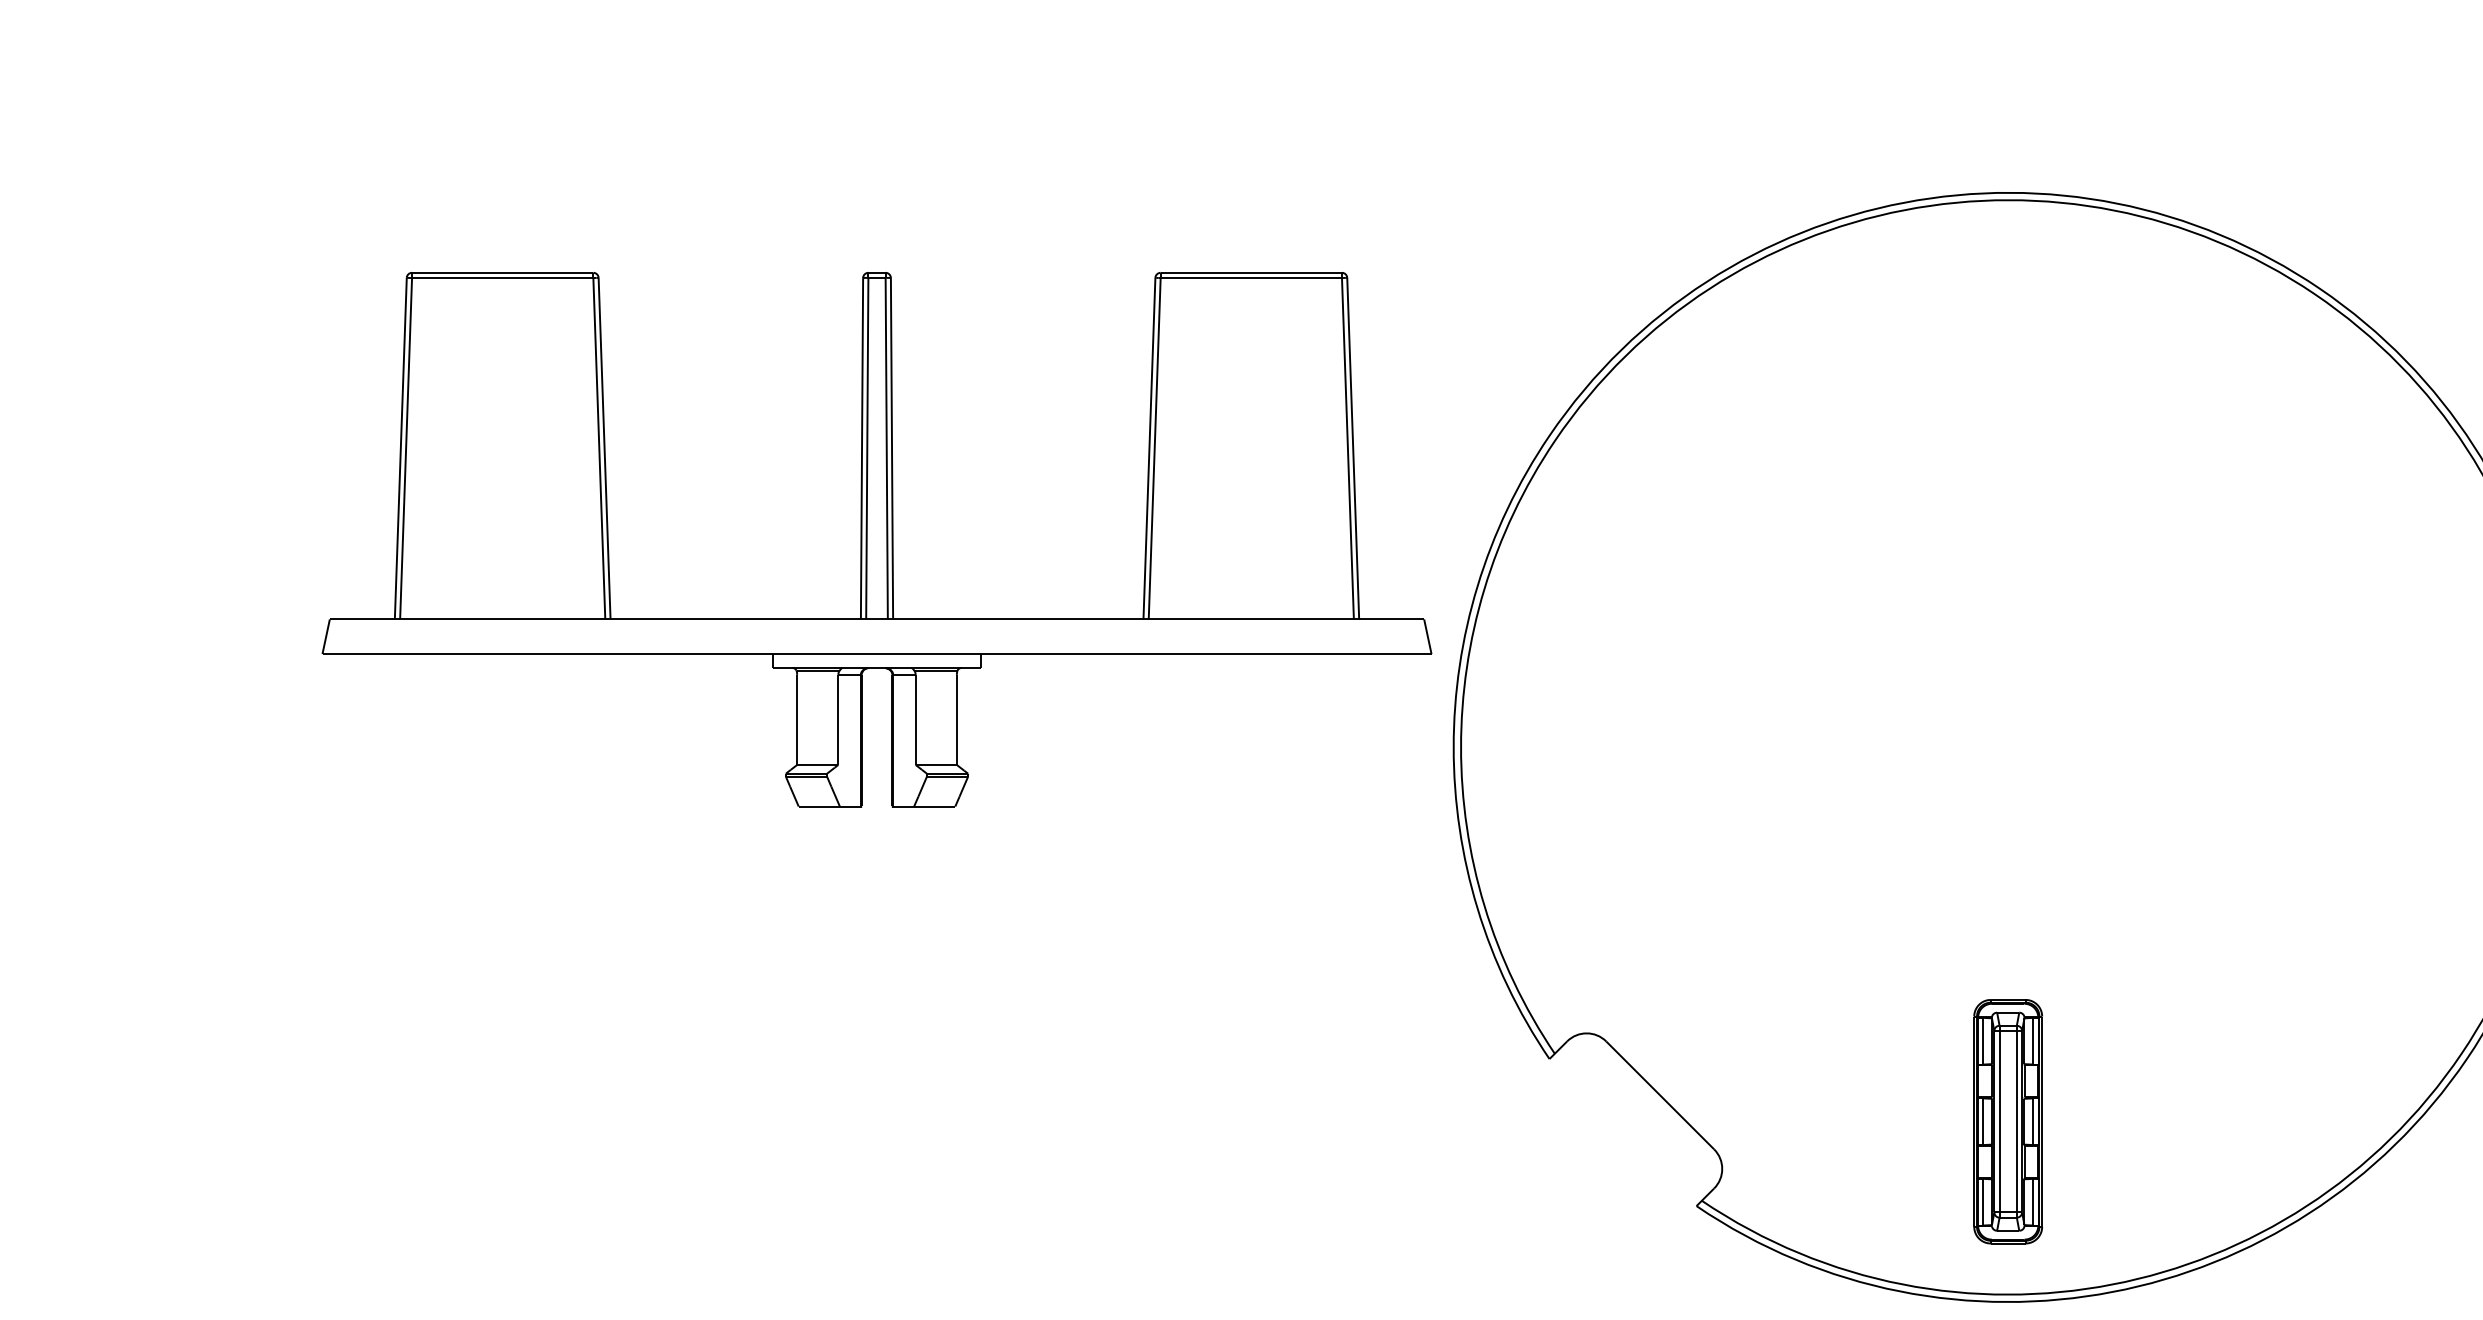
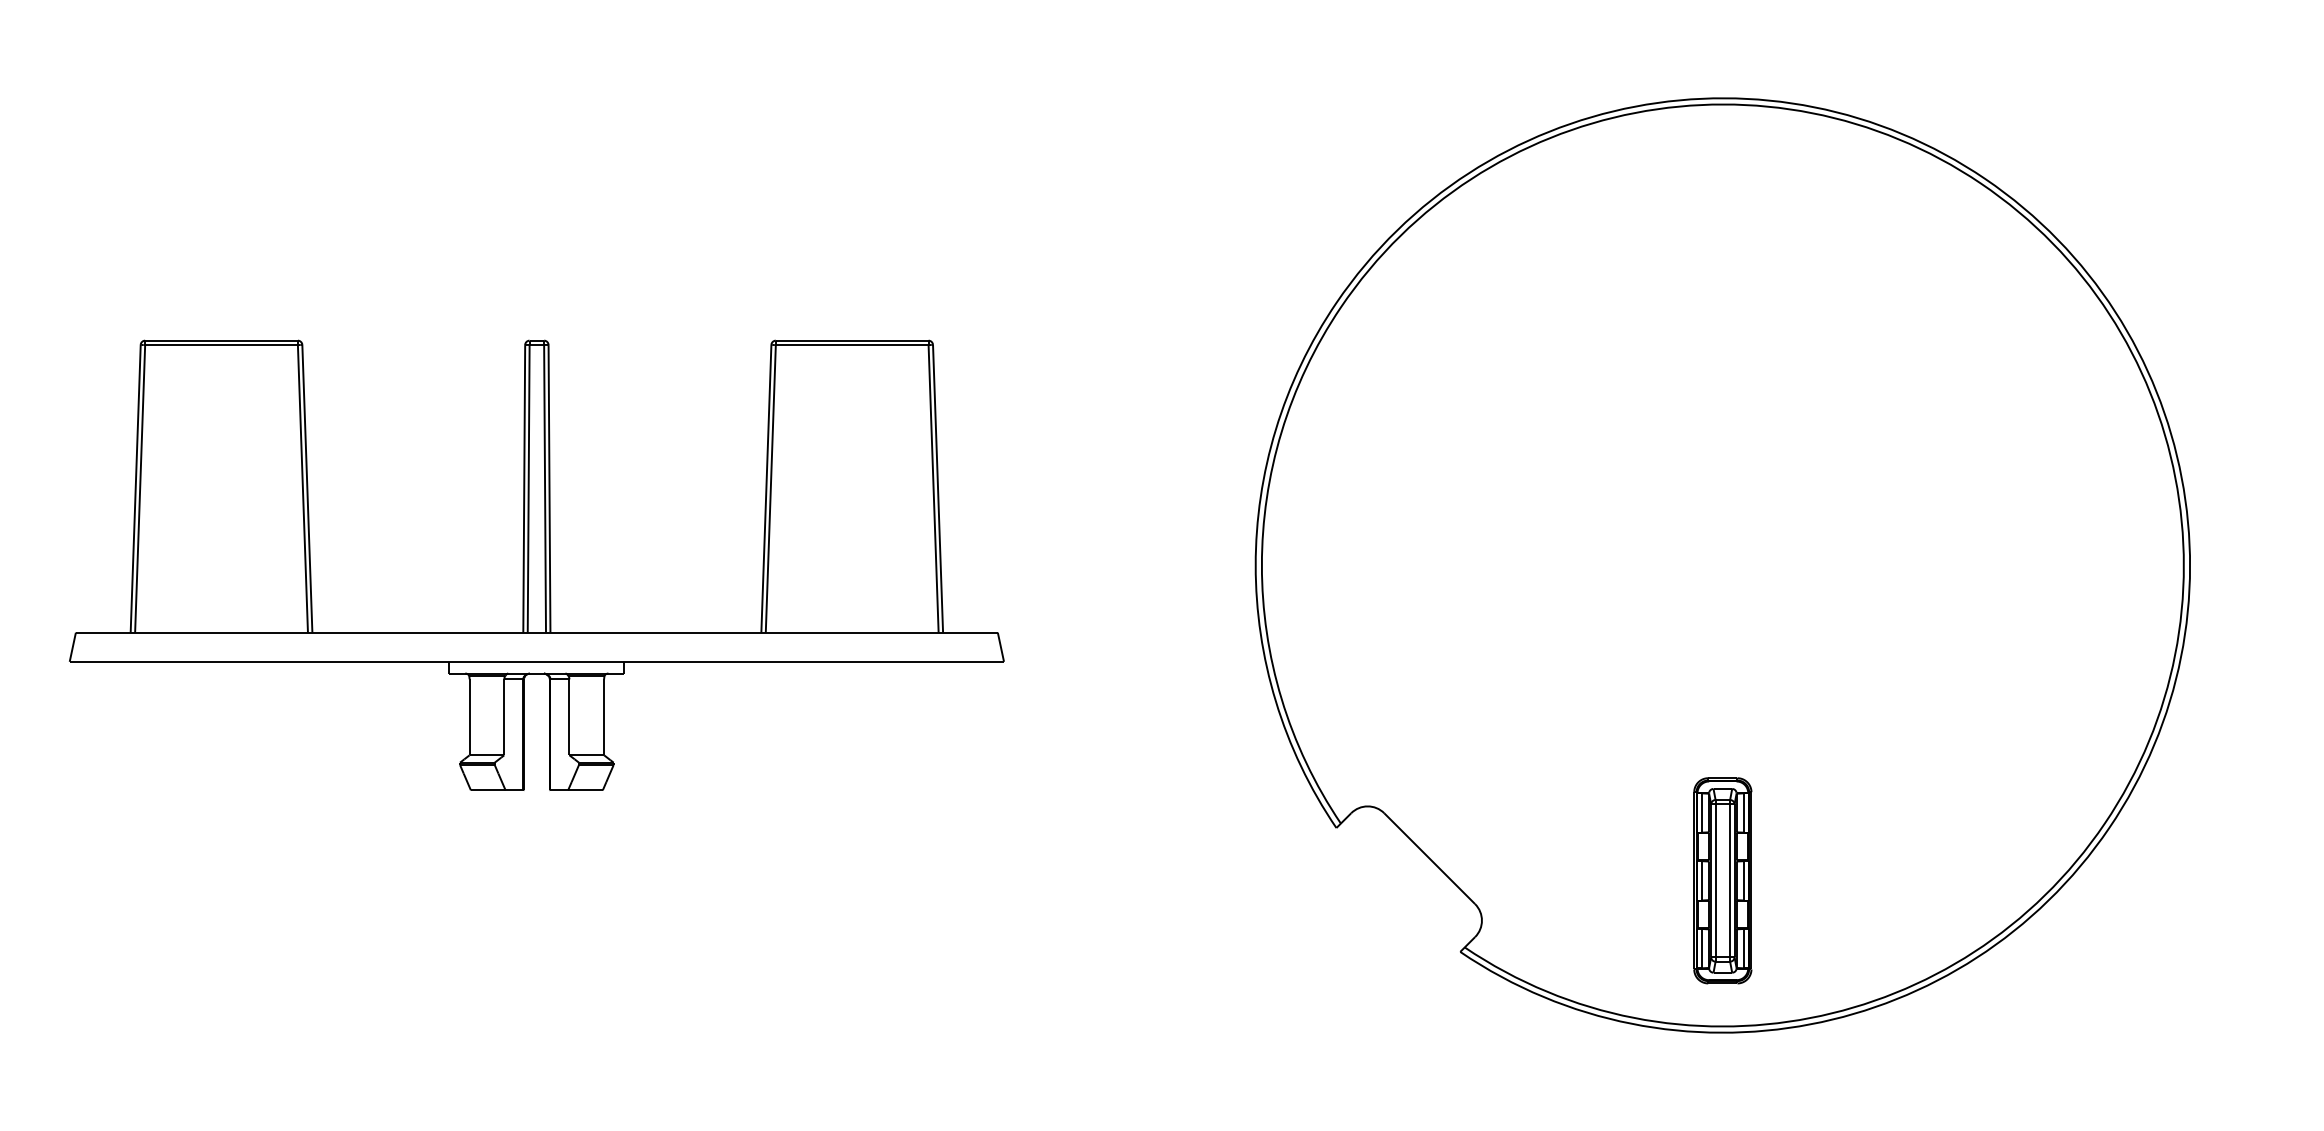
part: (876, 538) -> (536, 564), moved

